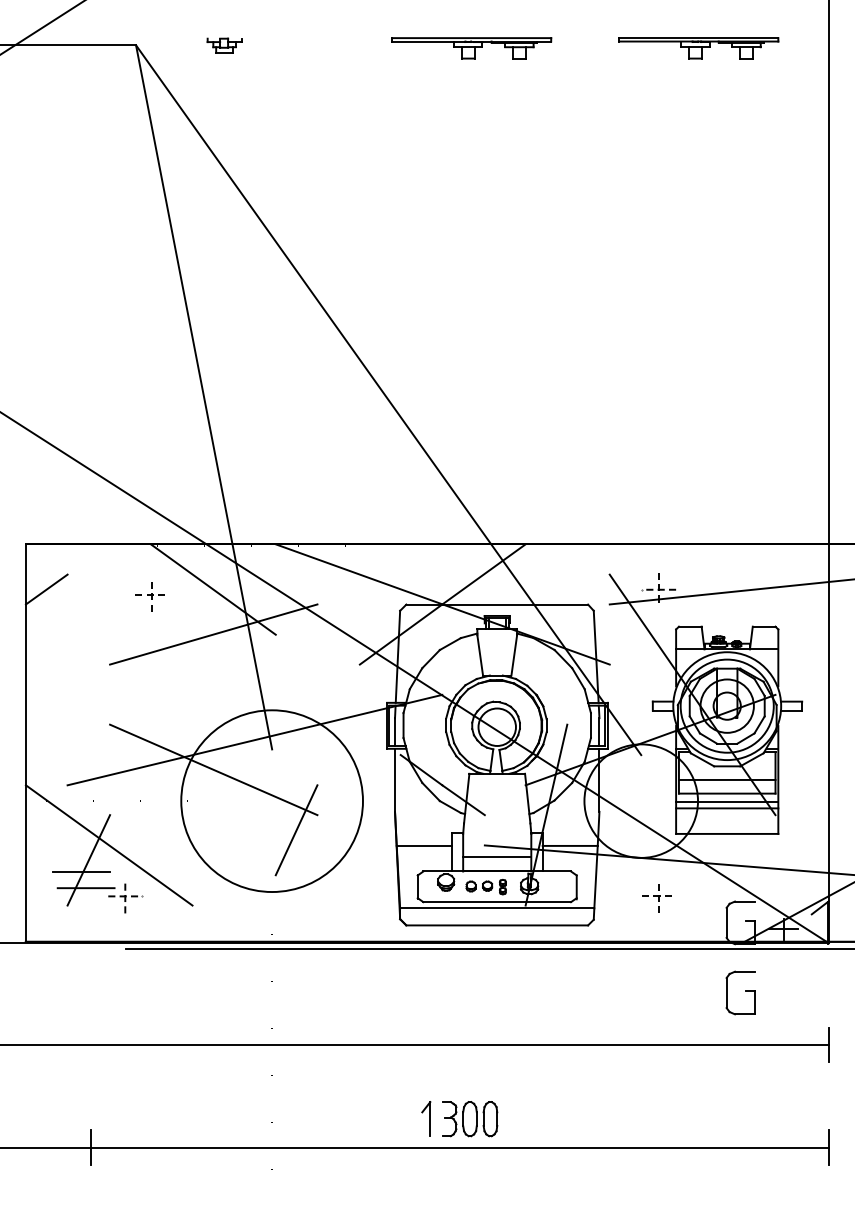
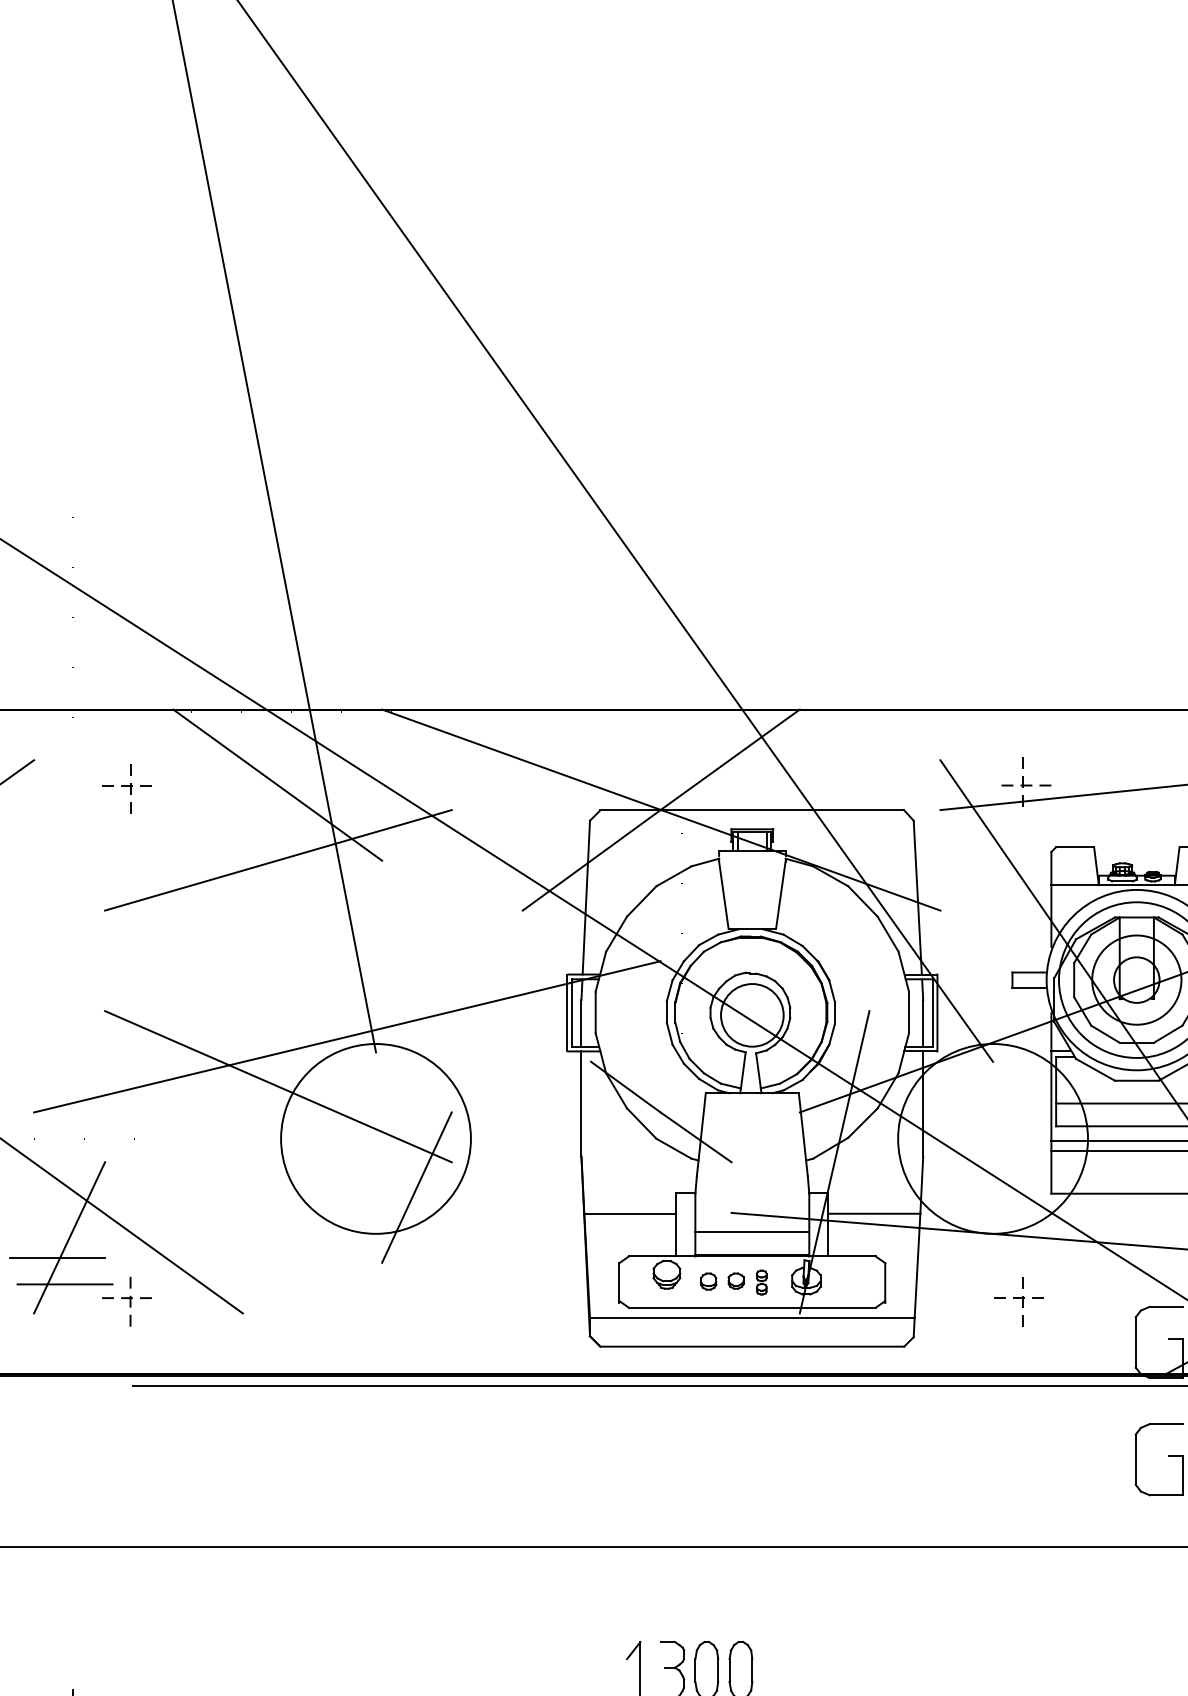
part: (149, 596) -> (125, 788), moved
circle: (271, 800) -> (374, 1137), size x0.62

